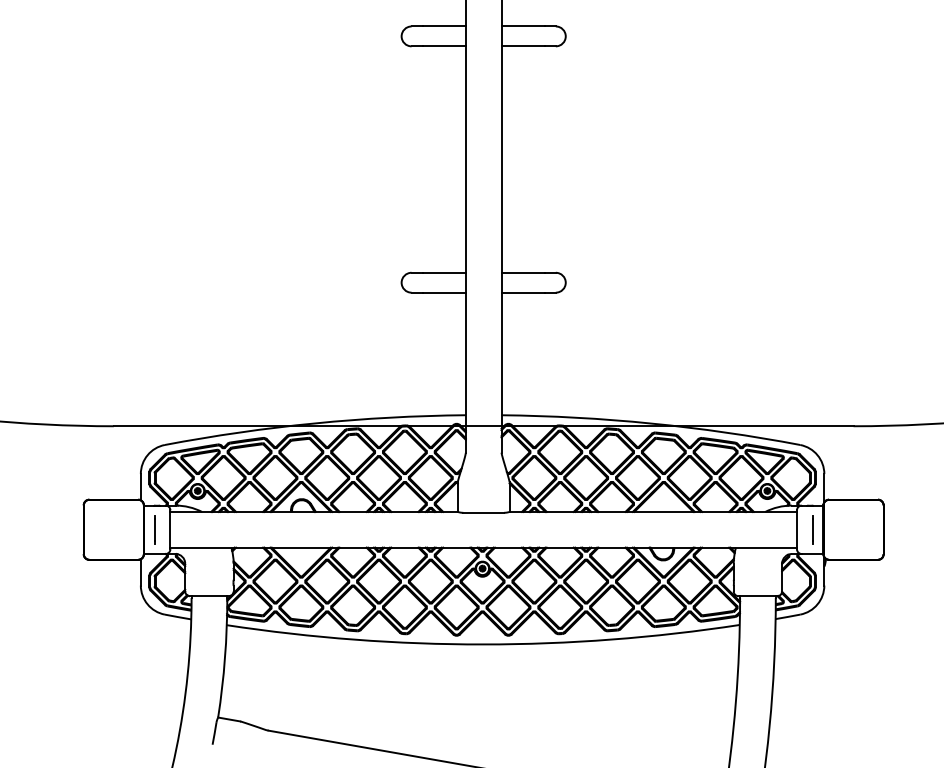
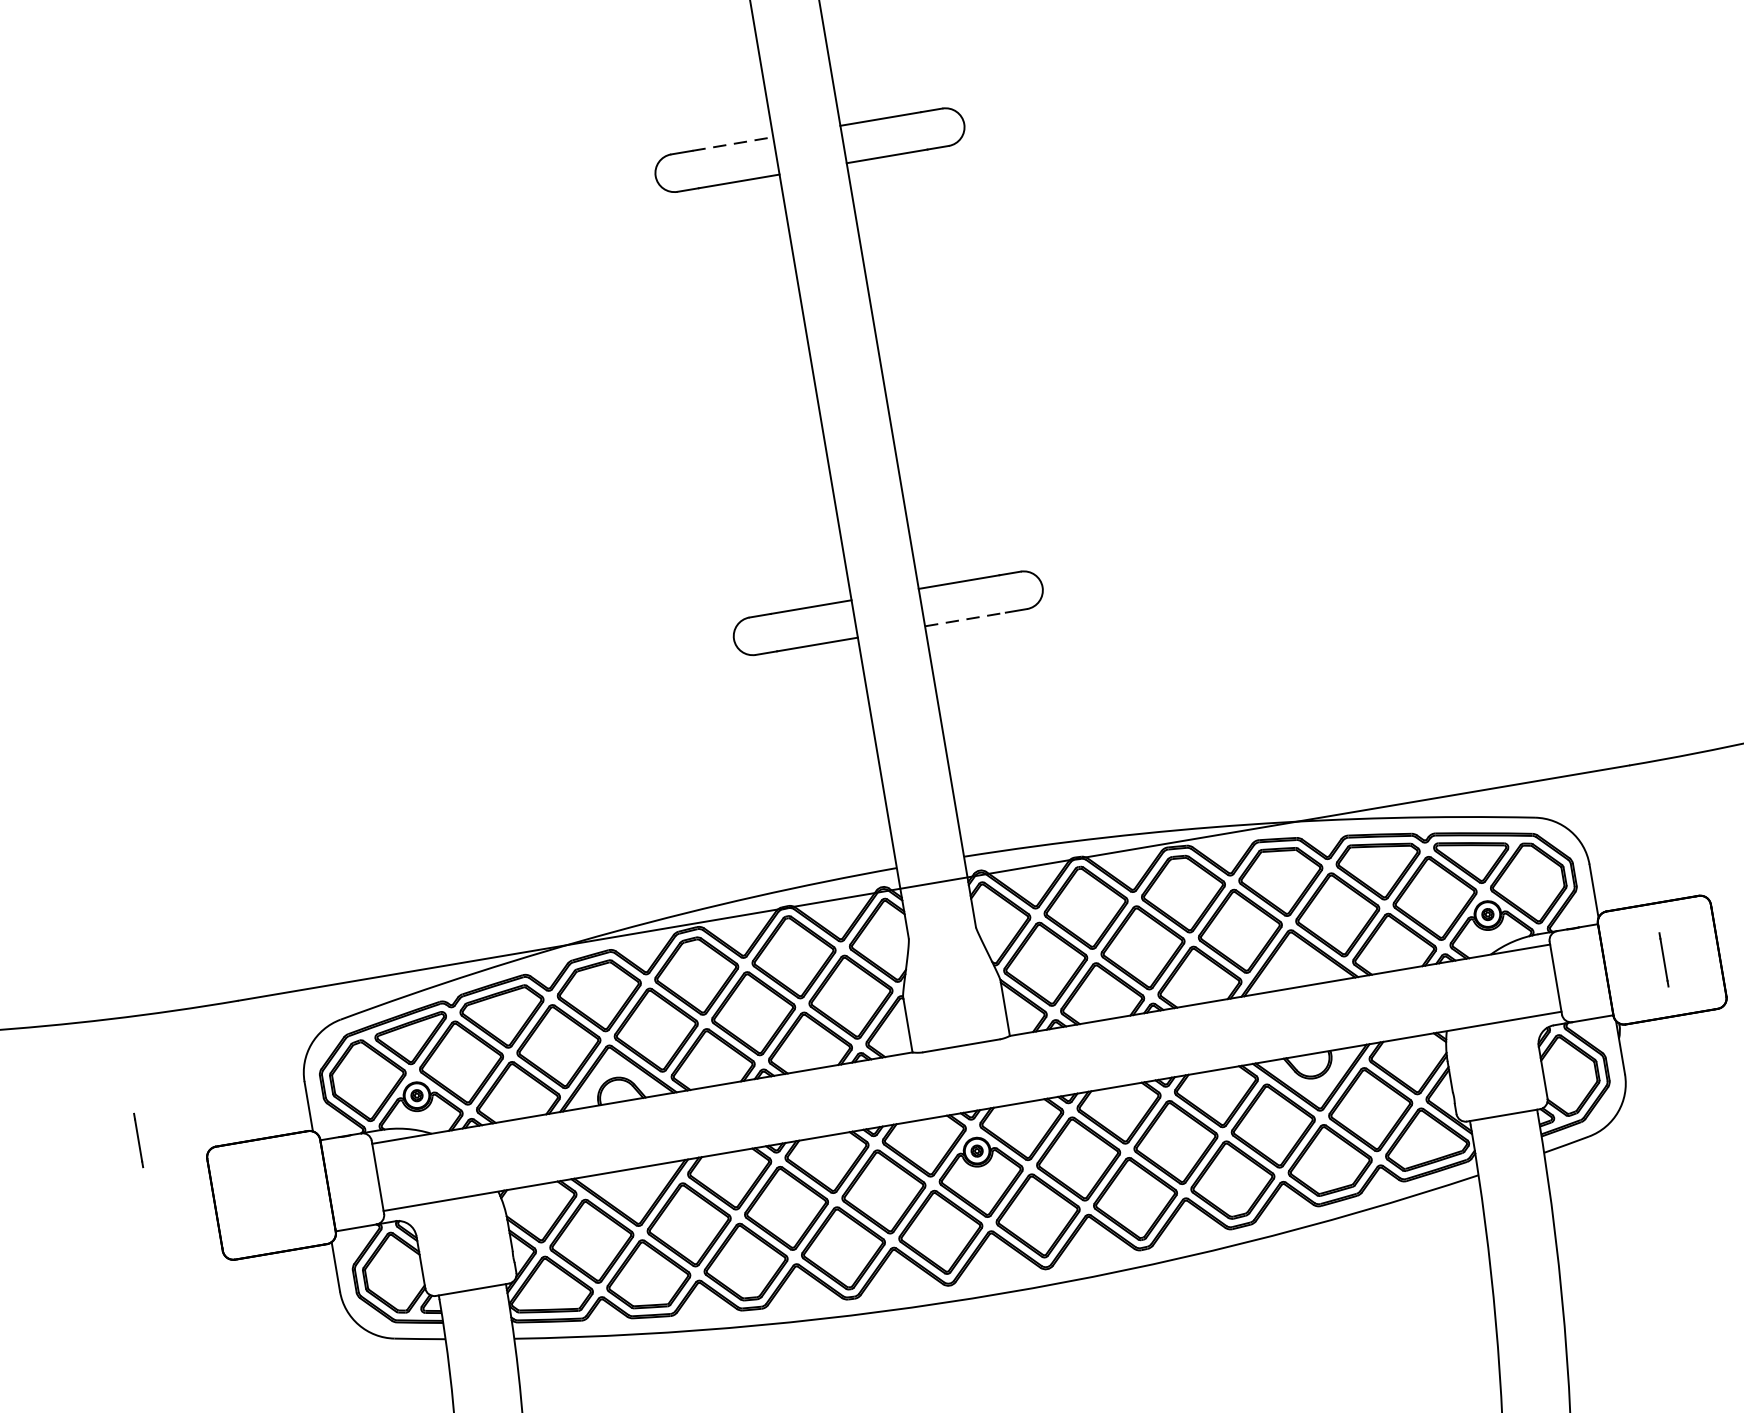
line: (444, 26) -> (733, 144), solid -> dashed
line: (523, 292) -> (966, 618), solid -> dashed
line: (154, 529) -> (137, 1140), moved
line: (812, 529) -> (1663, 959), moved

